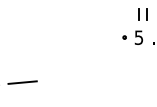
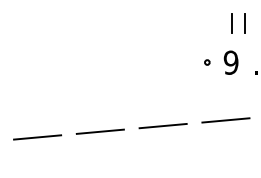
text: (138, 37) -> (230, 62), 5 -> 9
line: (135, 72) -> (225, 120), added
line: (97, 75) -> (162, 125), added
line: (60, 78) -> (100, 130), added

